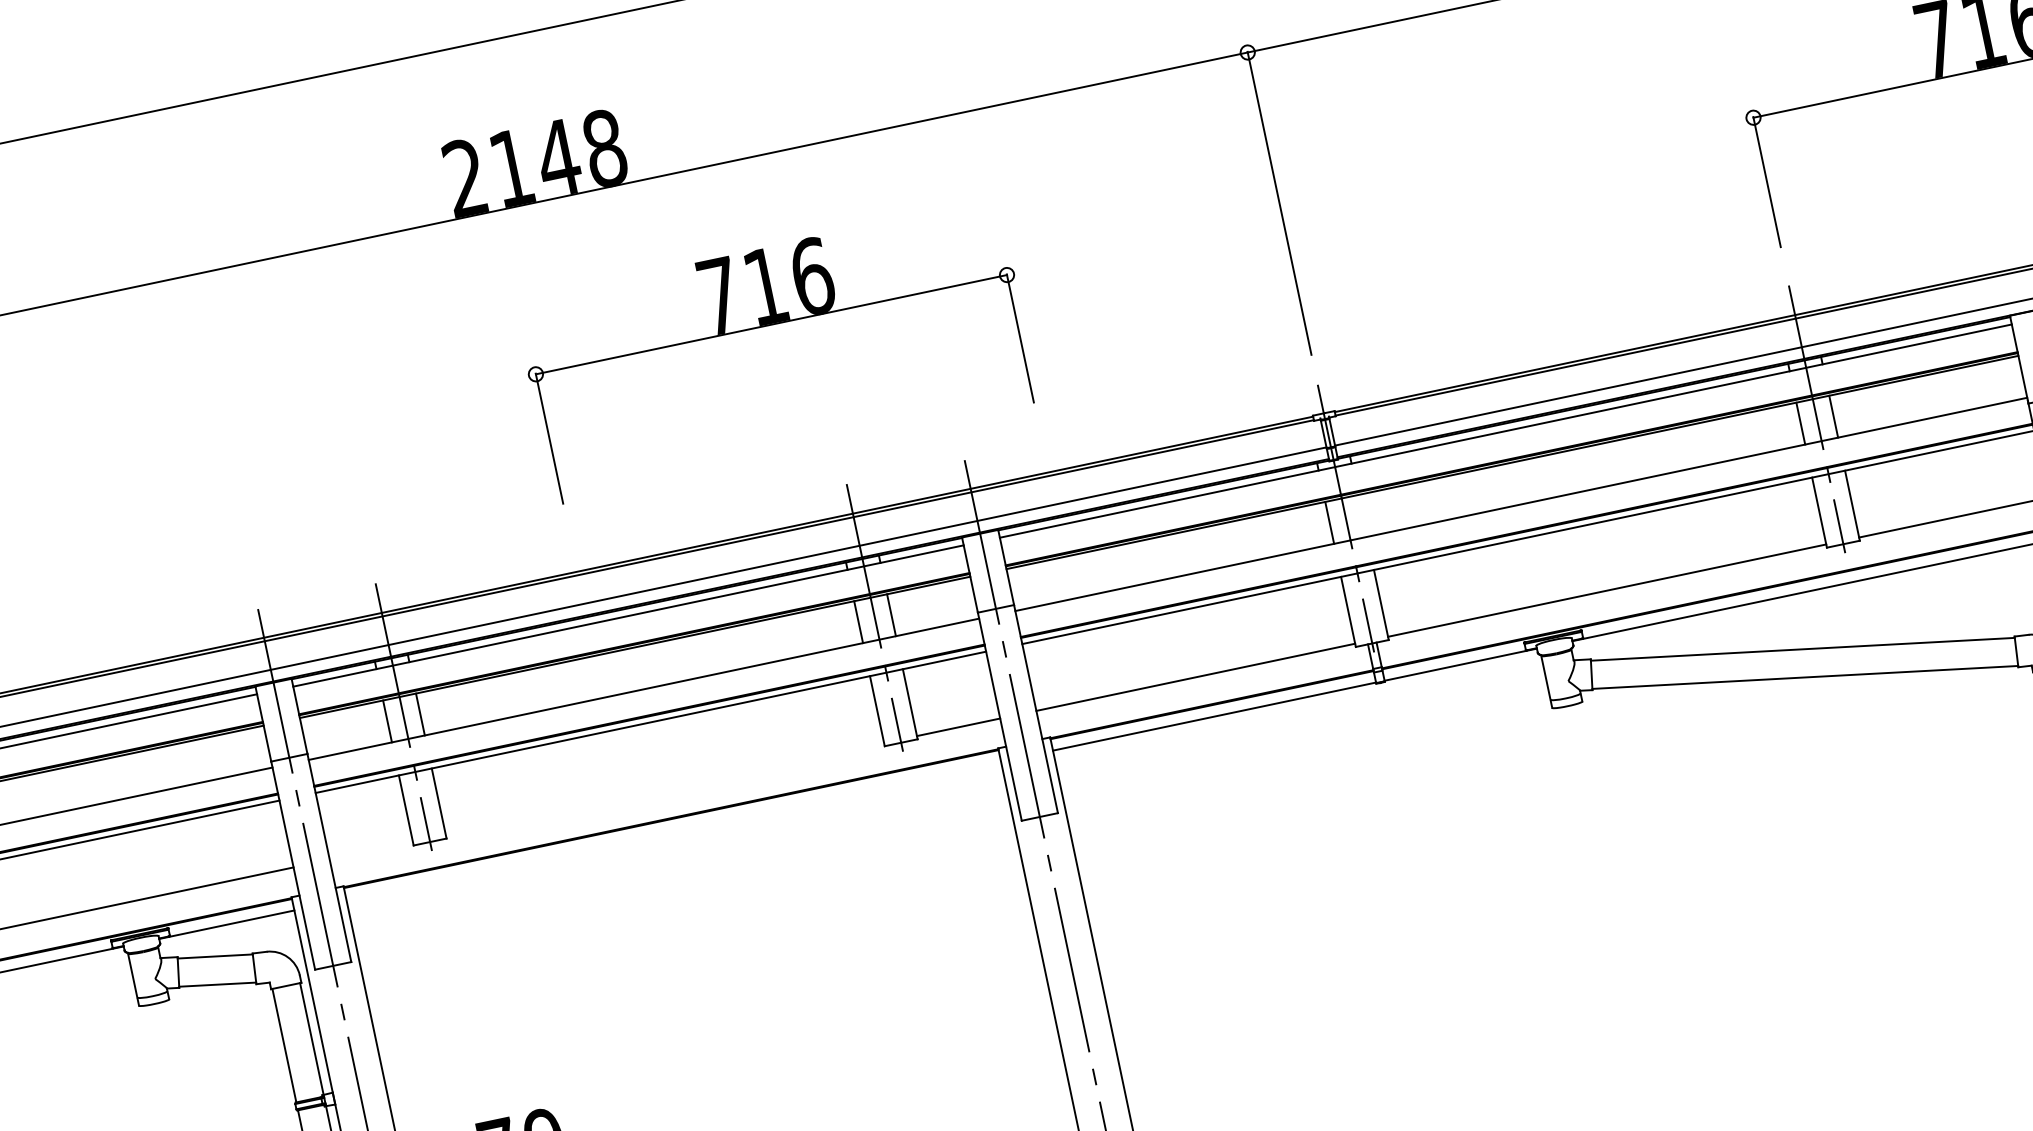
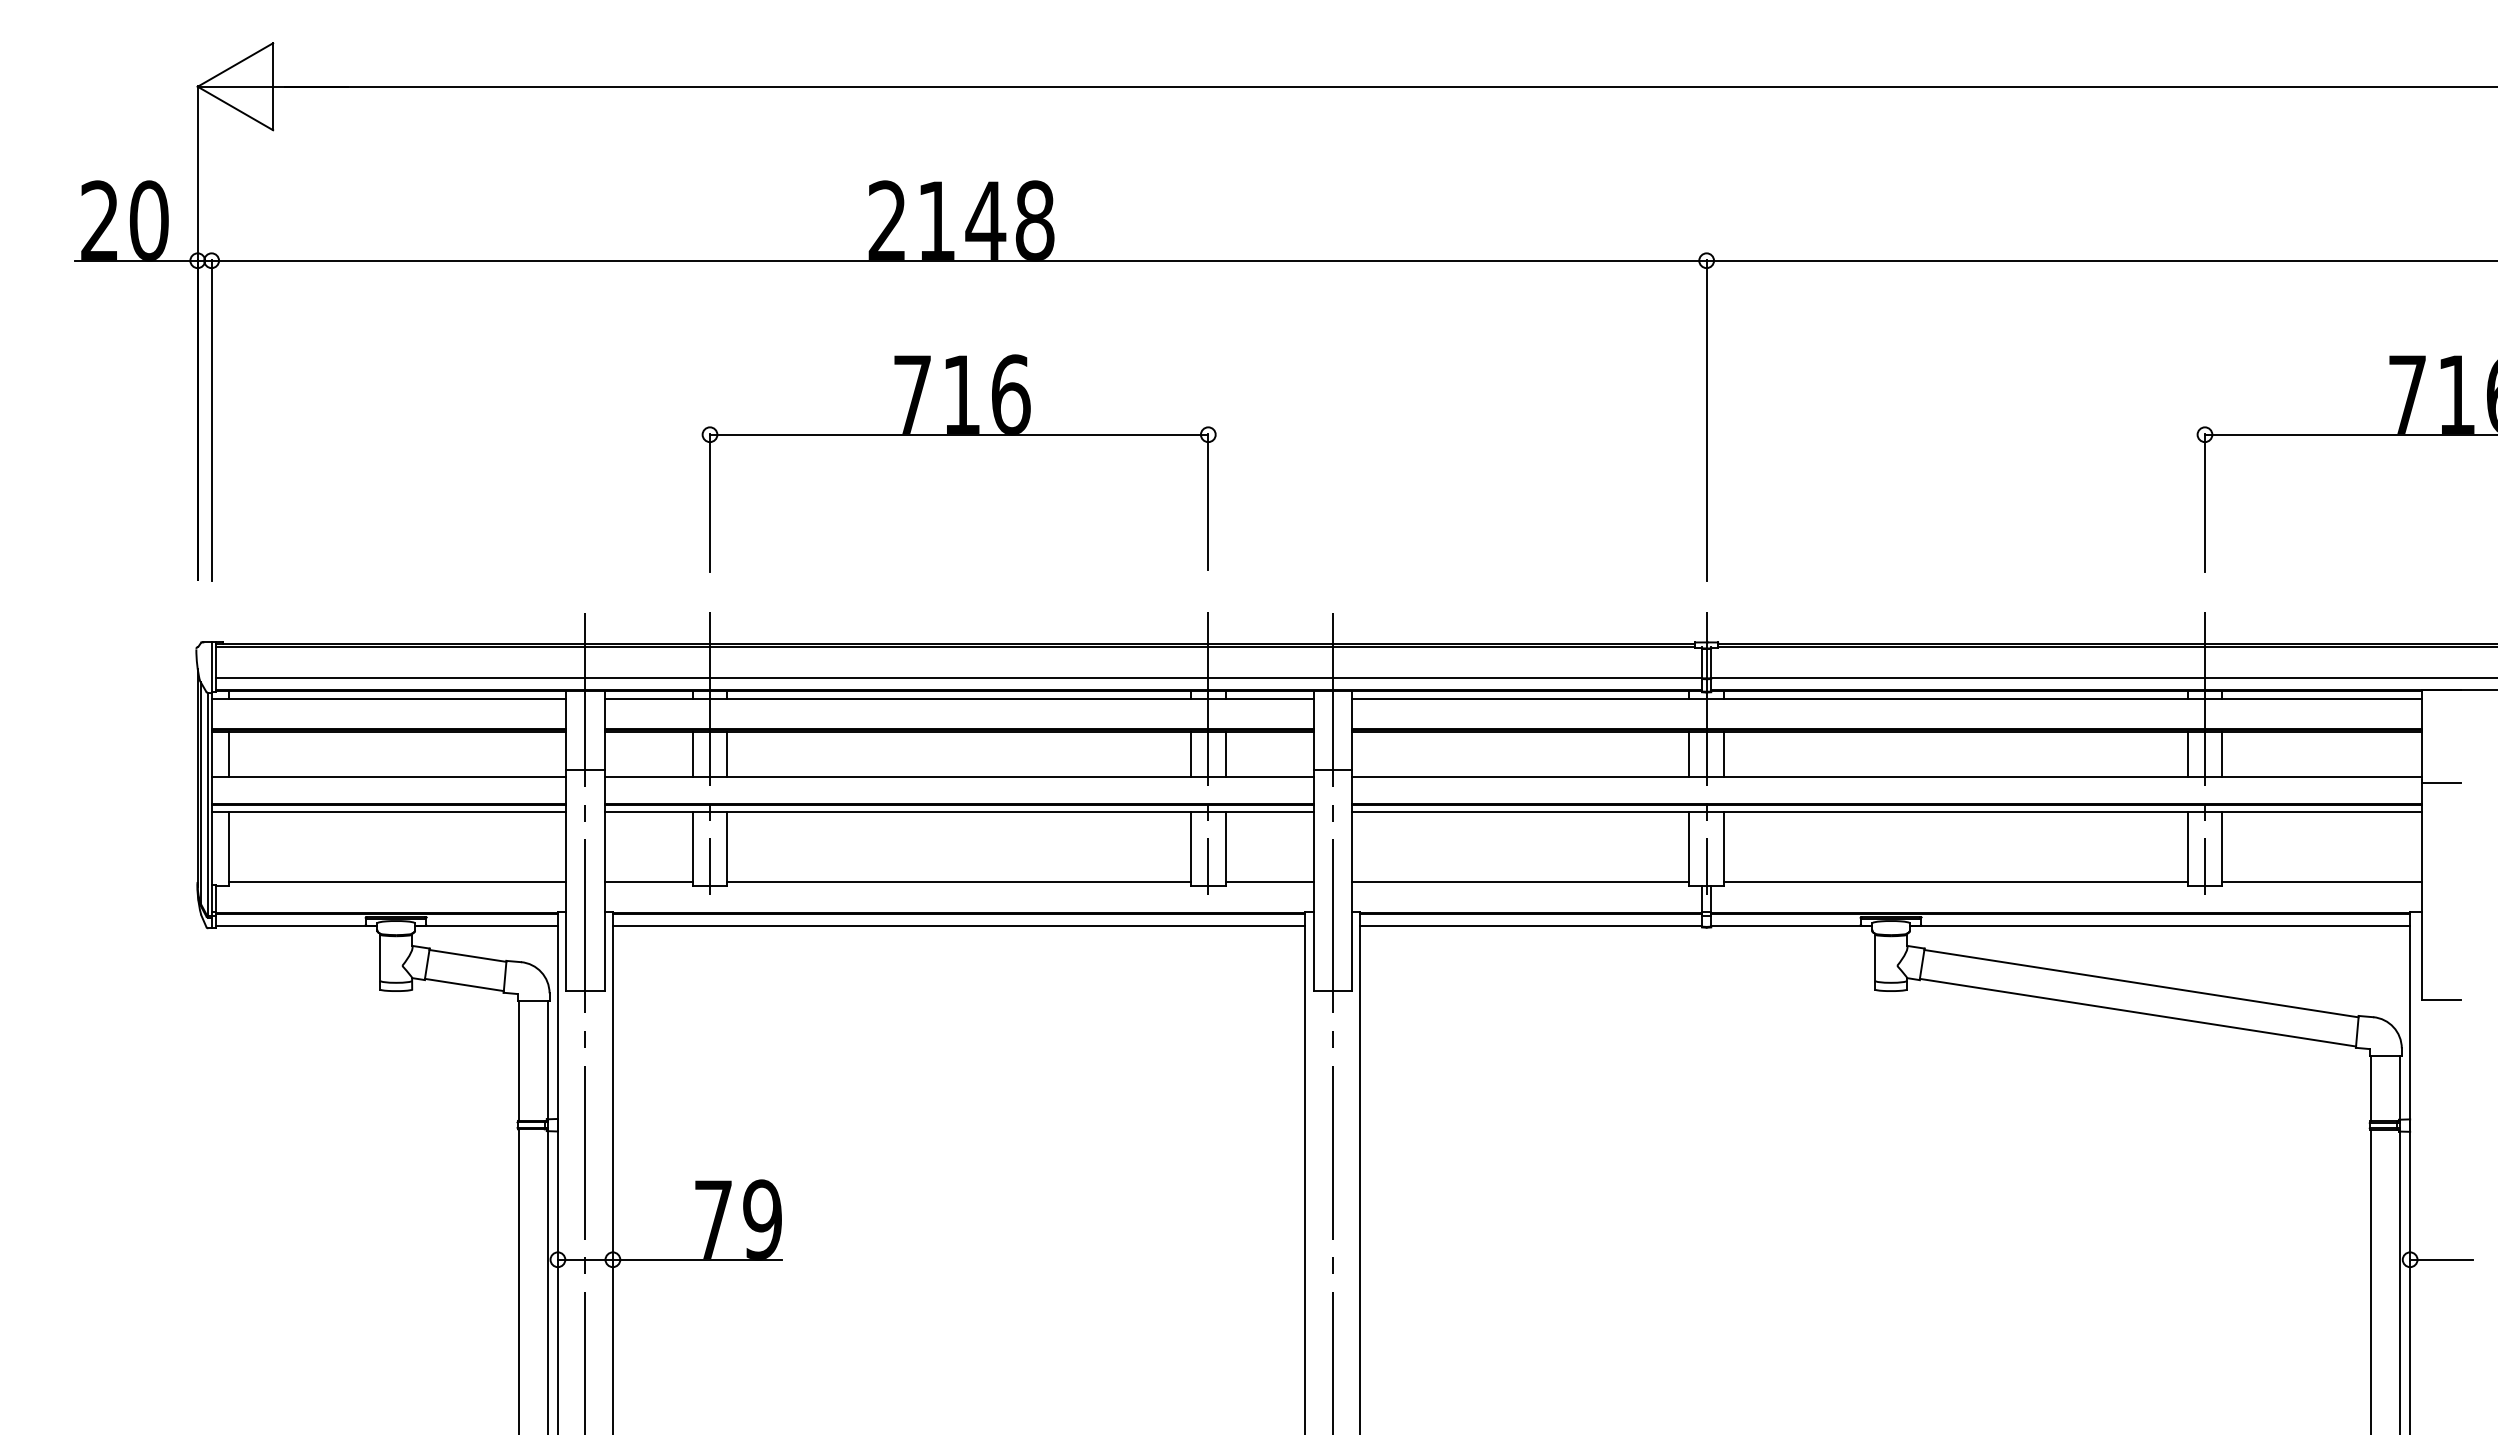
part: (771, 325) -> (958, 435), moved
line: (1362, 515) -> (1724, 754), added
line: (664, 789) -> (958, 882), added
line: (673, 830) -> (958, 926), added
line: (371, 851) -> (648, 882), added

